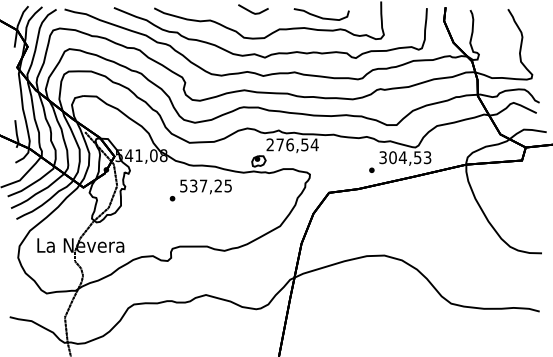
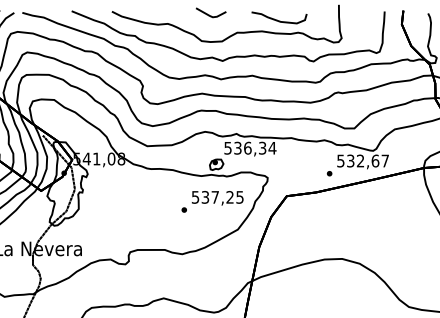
text: (287, 144) -> (245, 147), 276,54 -> 536,34
text: (405, 157) -> (363, 160), 304,53 -> 532,67
text: (200, 190) -> (212, 201), moved

